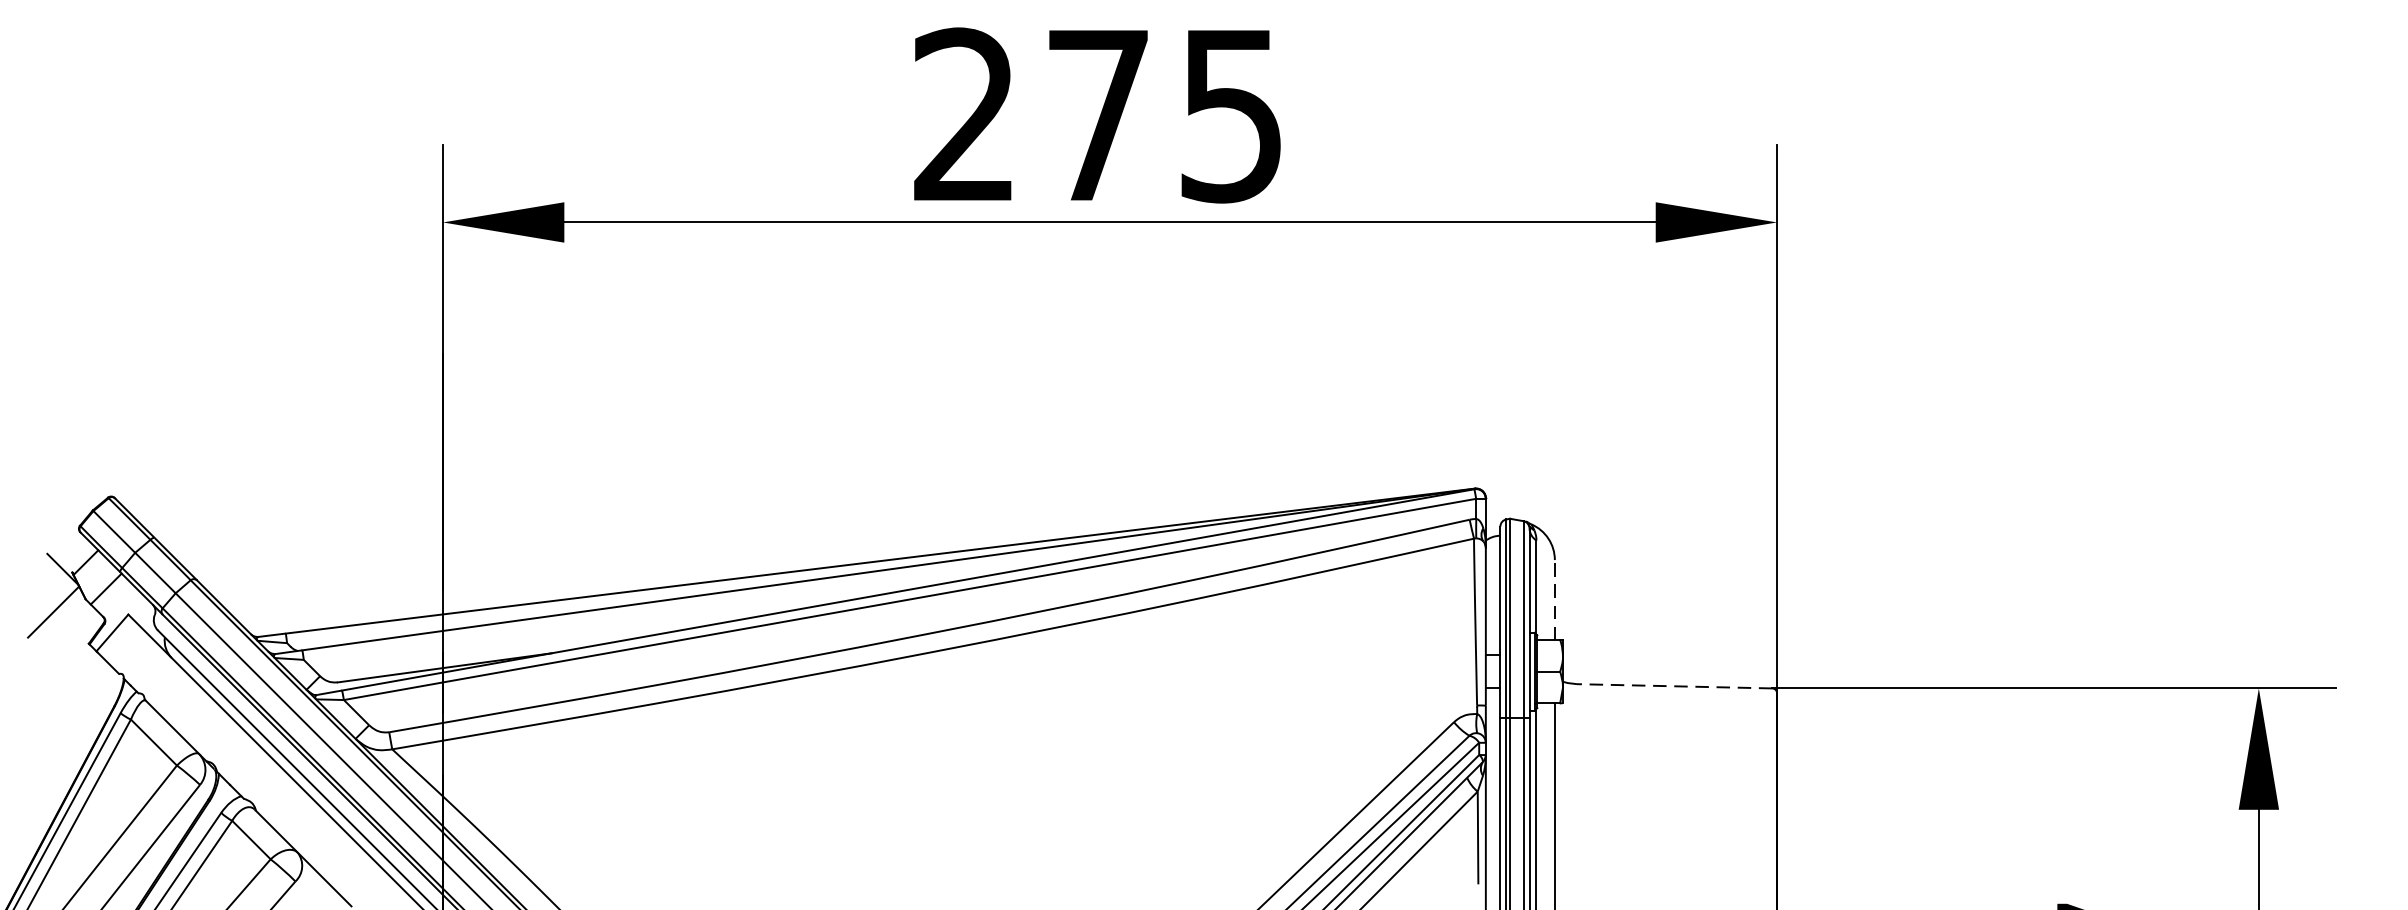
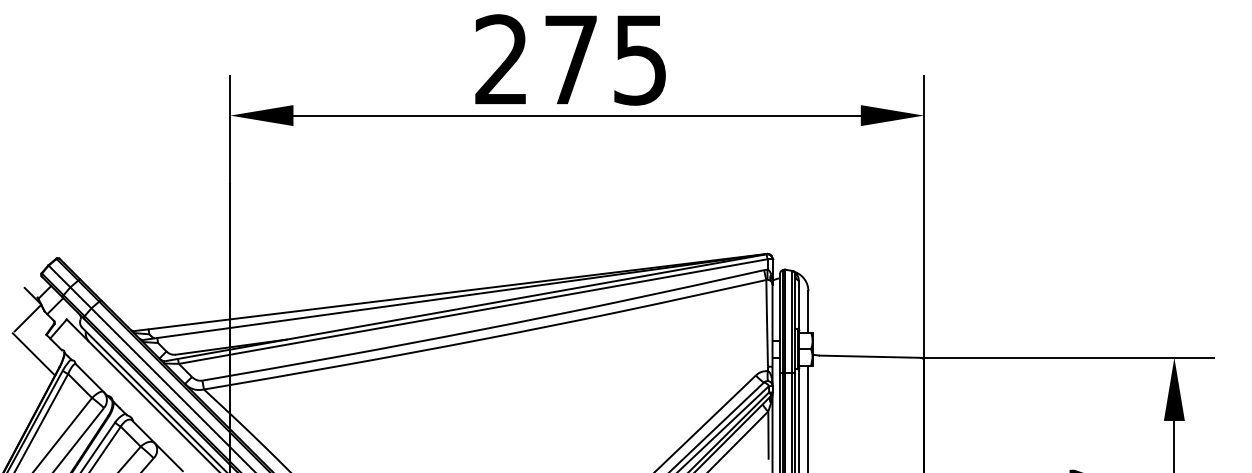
line: (1555, 599) -> (808, 311), dashed -> solid
line: (64, 681) -> (33, 354), added
line: (1674, 685) -> (870, 356), dashed -> solid

